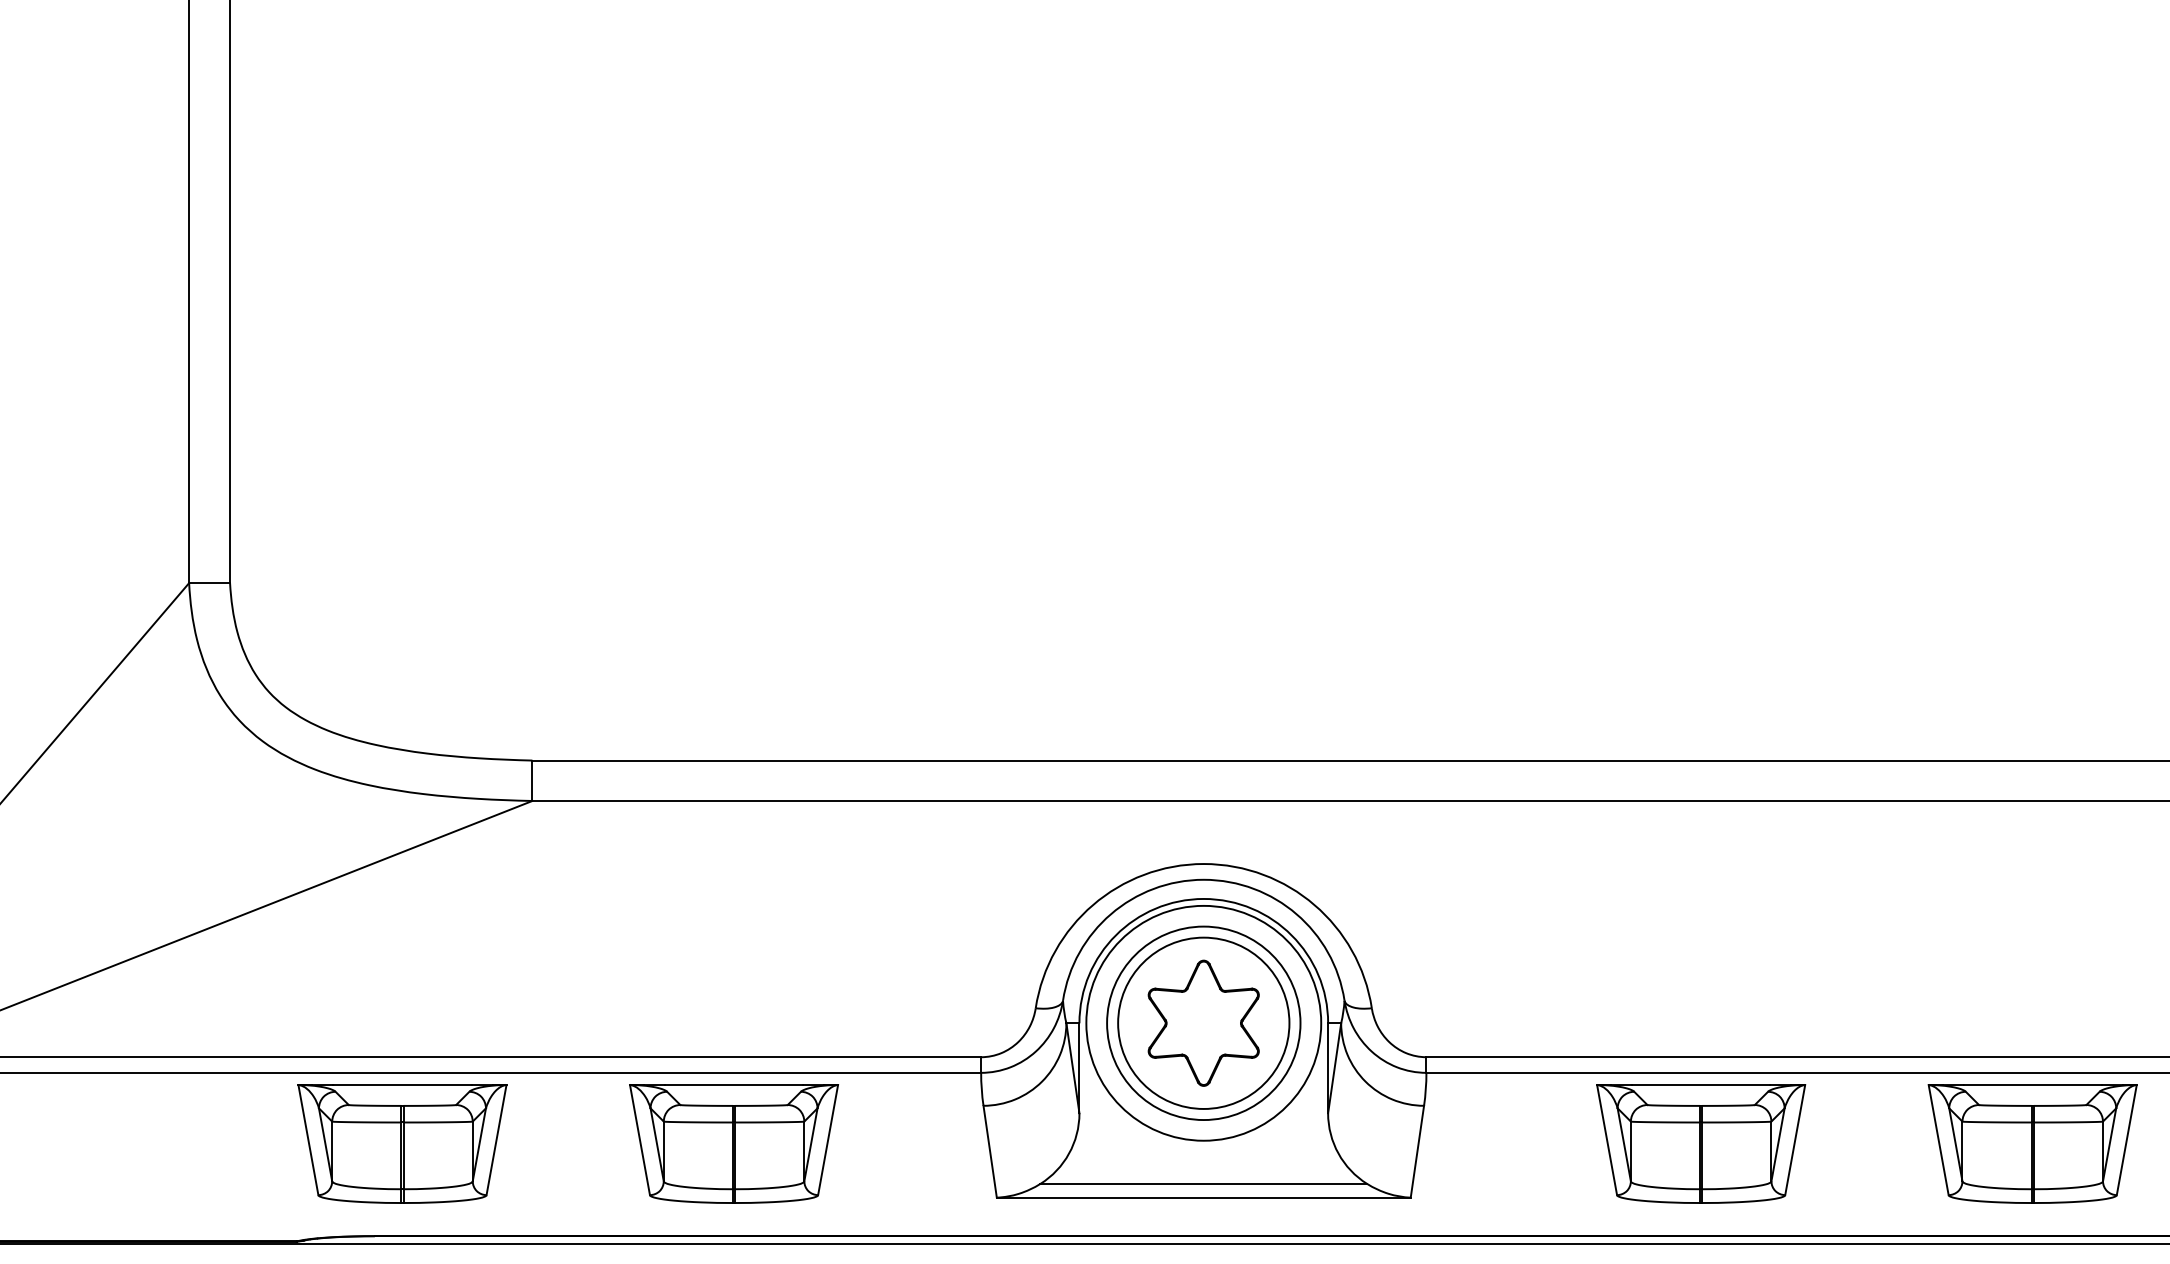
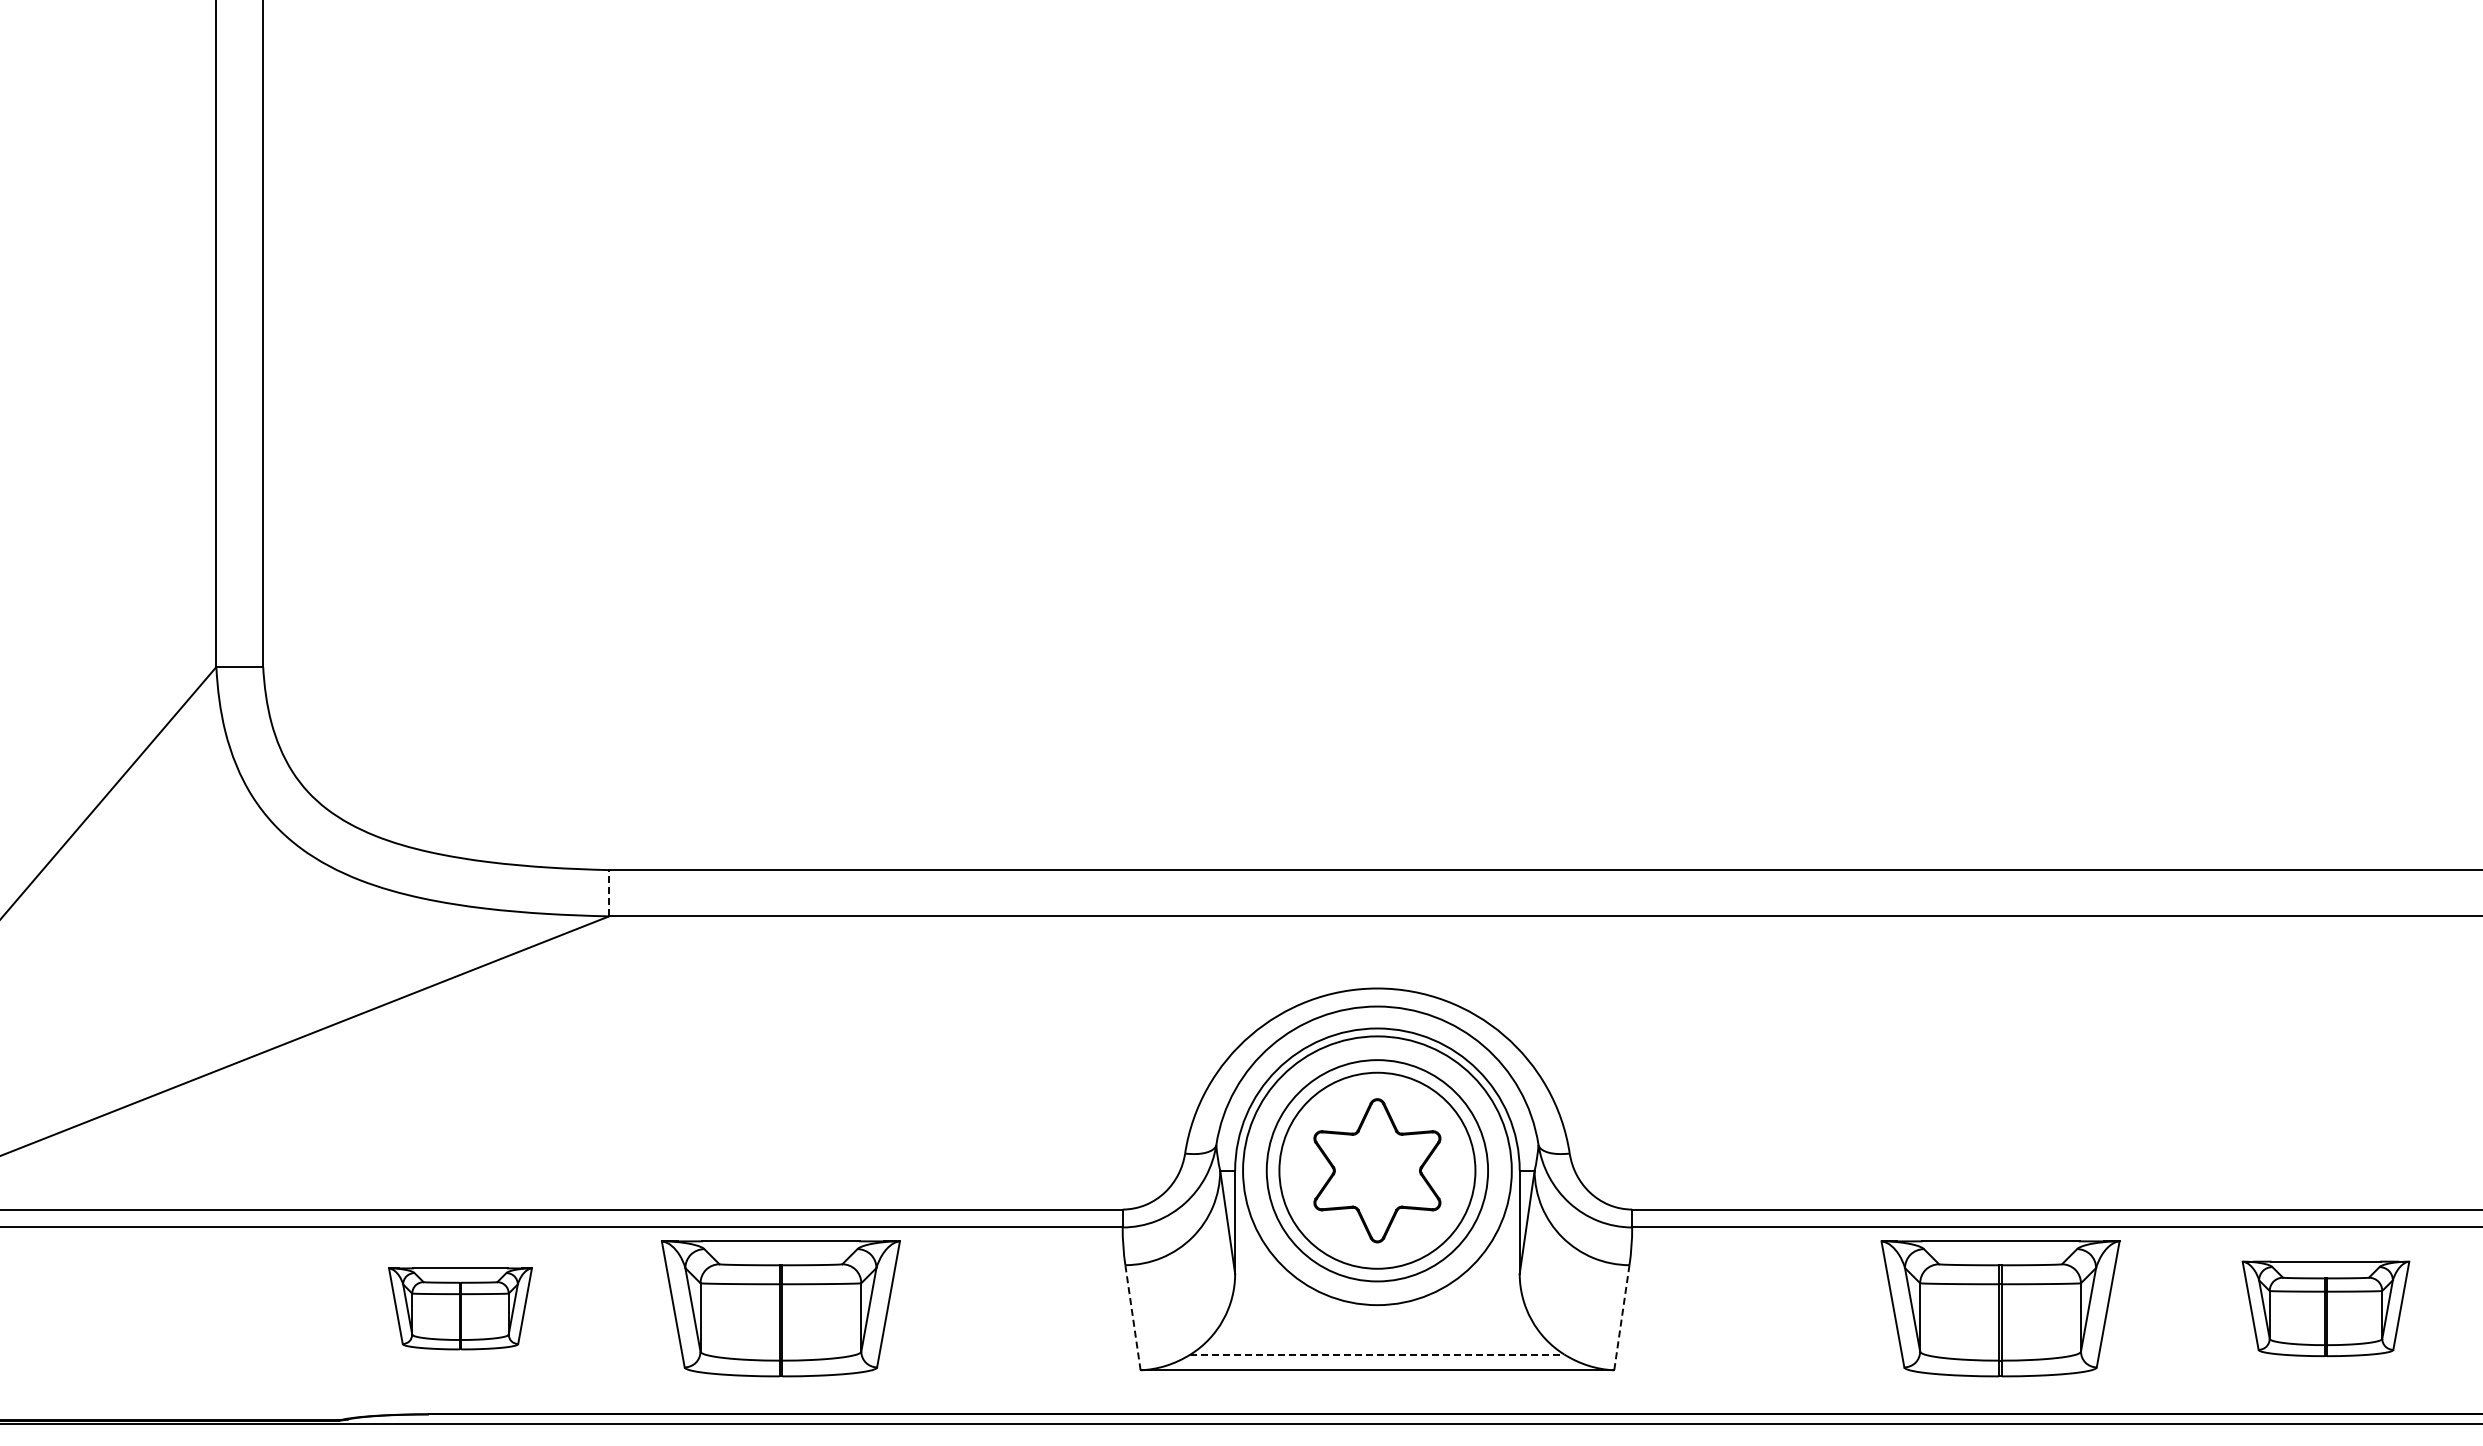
line: (532, 780) -> (609, 892), solid -> dashed
part: (402, 1143) -> (460, 1308), size x0.6
part: (733, 1143) -> (780, 1308), moved
part: (1701, 1143) -> (2000, 1308), moved
part: (2032, 1143) -> (2325, 1308), size x0.7
line: (989, 1151) -> (1132, 1317), solid -> dashed
line: (1417, 1152) -> (1621, 1318), solid -> dashed
line: (1203, 1183) -> (1377, 1354), solid -> dashed

